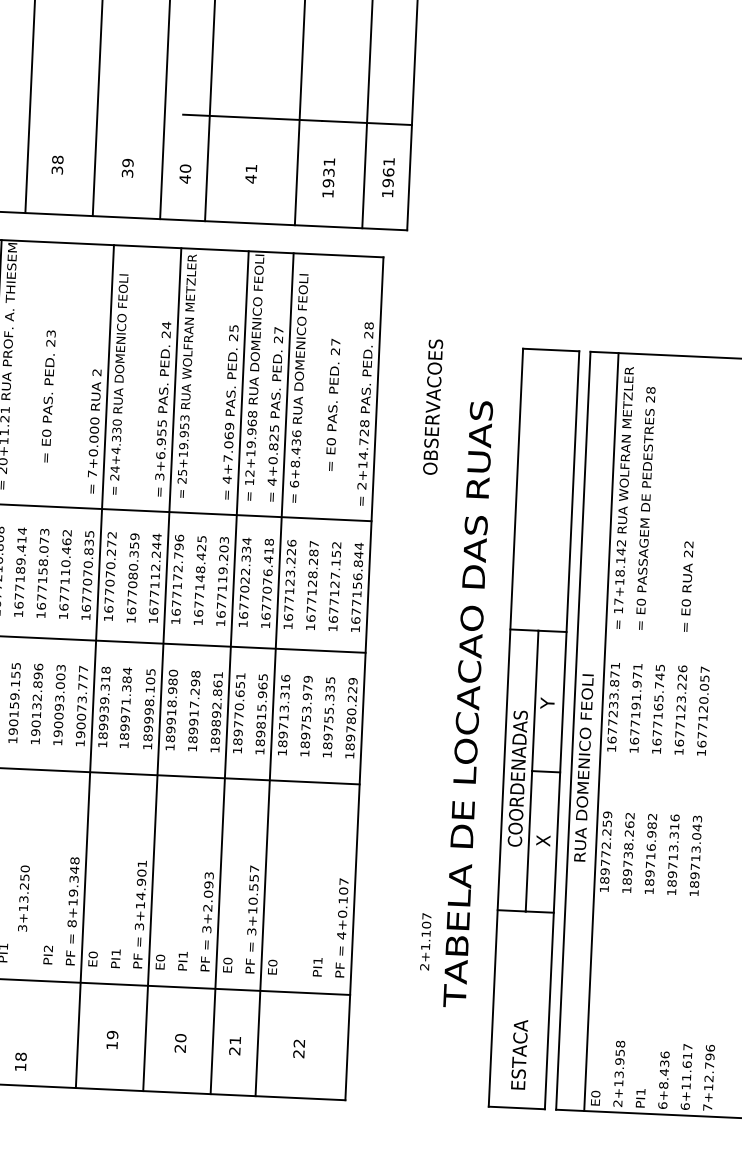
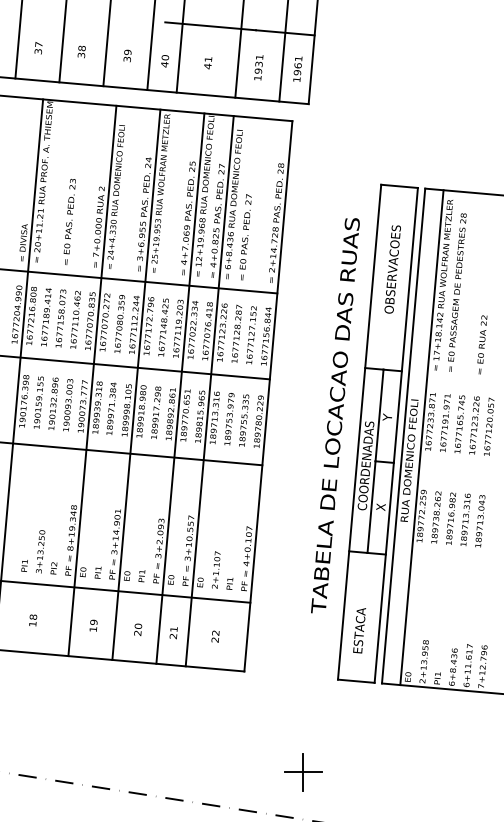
text: (48, 395) -> (69, 221), moved
text: (333, 405) -> (245, 237), moved
text: (432, 407) -> (392, 269), moved
text: (23, 898) -> (40, 551), moved
text: (426, 940) -> (216, 569), moved
text: (519, 1054) -> (359, 630), moved
text: (21, 1061) -> (33, 620), moved

